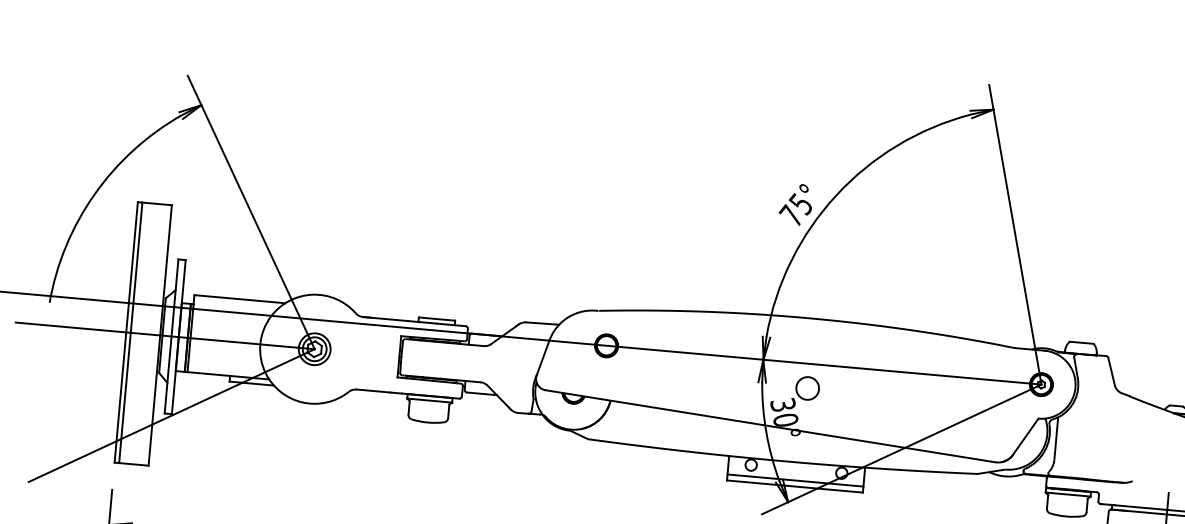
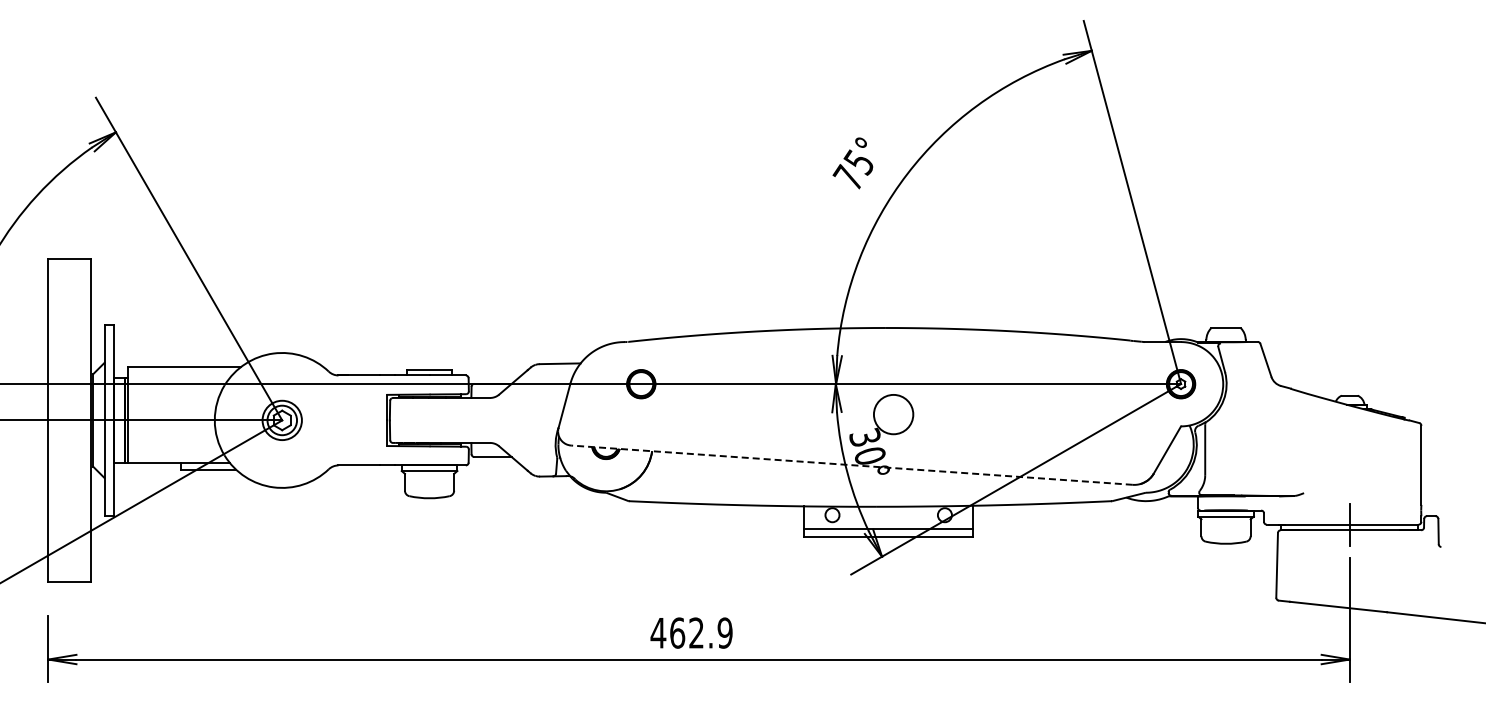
text: (795, 204) -> (852, 163), moved
line: (131, 332) -> (54, 420), removed
circle: (807, 388) -> (893, 414), size x1.4
line: (770, 426) -> (851, 465), solid -> dashed

